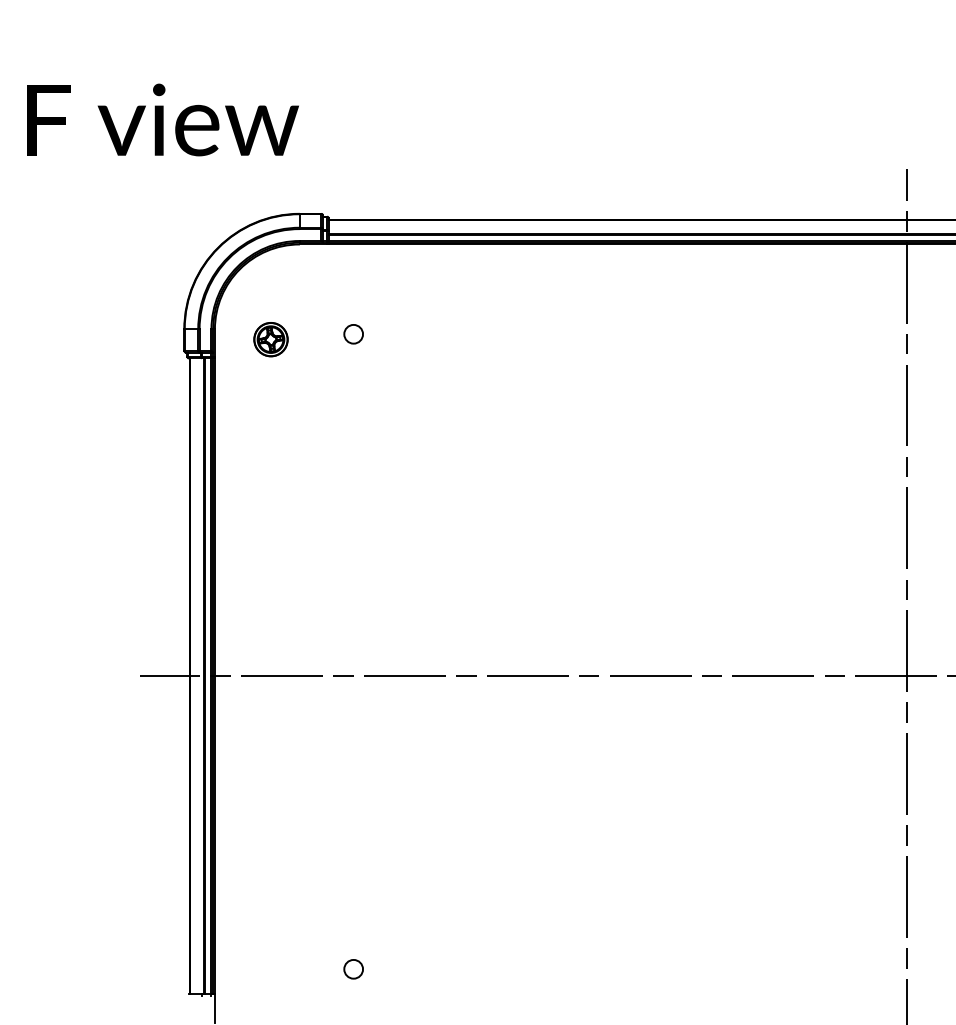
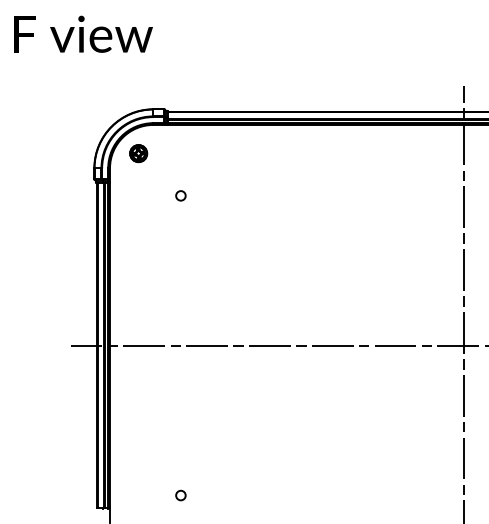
text: (163, 118) -> (83, 33), moved
circle: (352, 333) -> (180, 195), moved
part: (270, 339) -> (138, 153), moved

